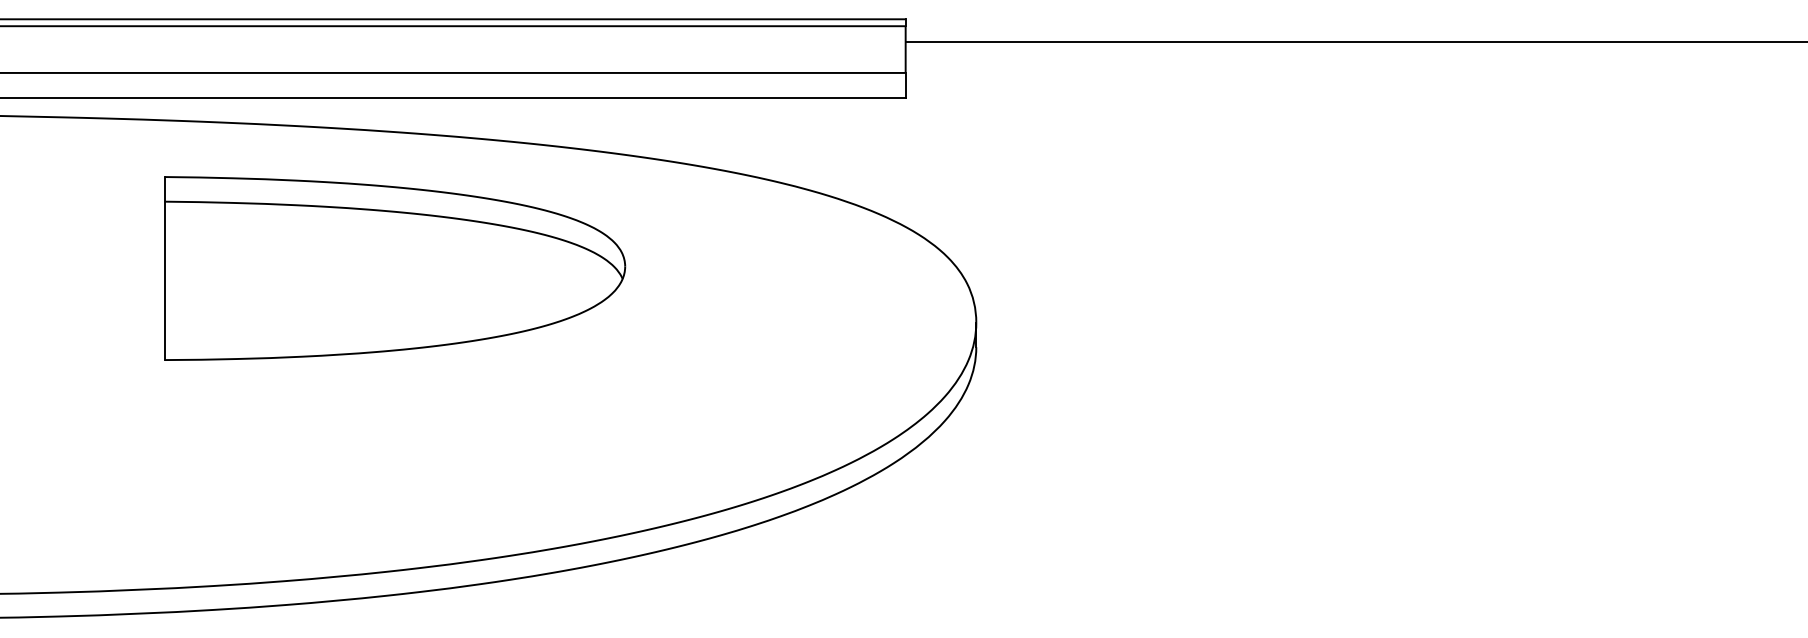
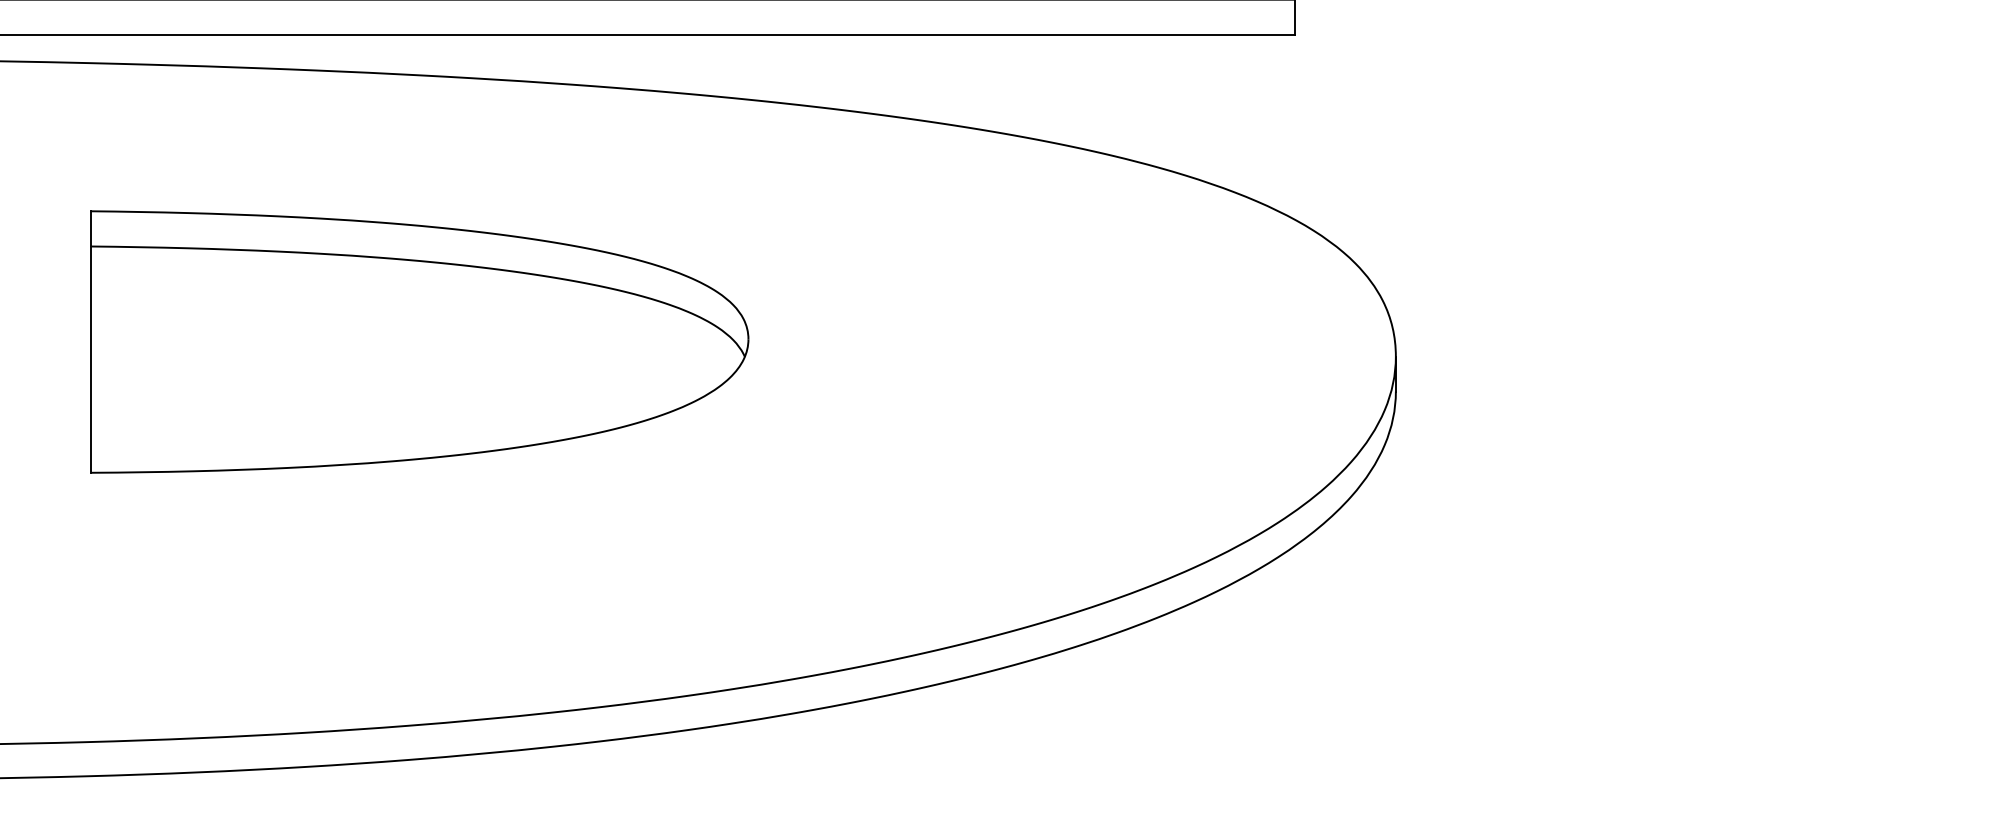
part: (395, 268) -> (420, 341), moved

